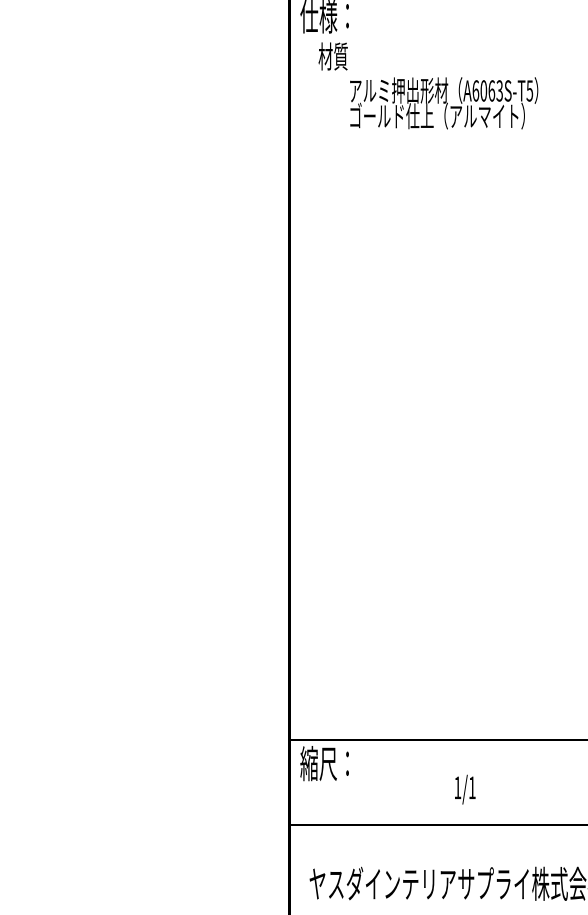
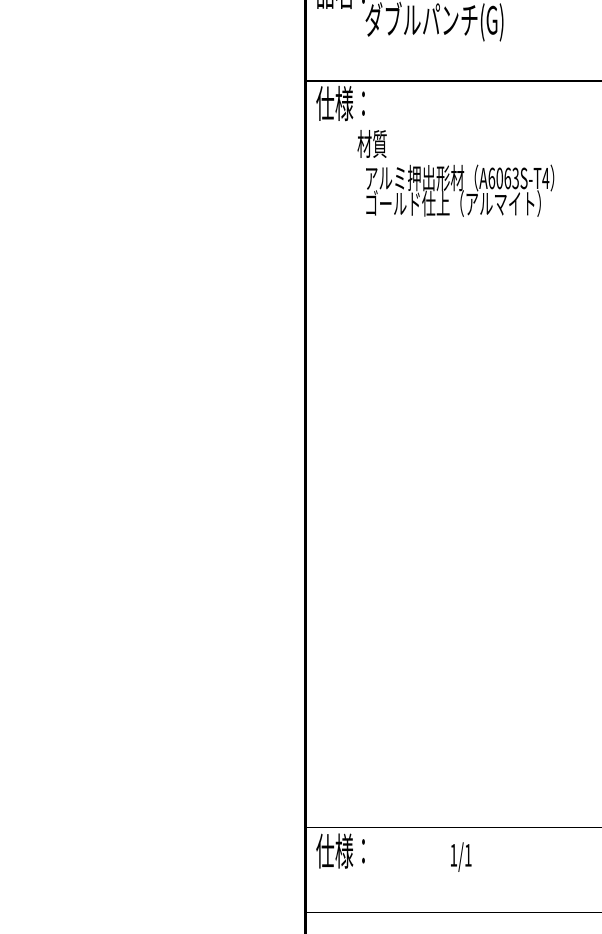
text: (332, 56) -> (371, 143), moved
text: (529, 91) -> (545, 178), A6063S-T5 -> A6063S-T4
text: (318, 763) -> (334, 850), 縮尺： -> 仕様：
text: (465, 789) -> (461, 856), moved

